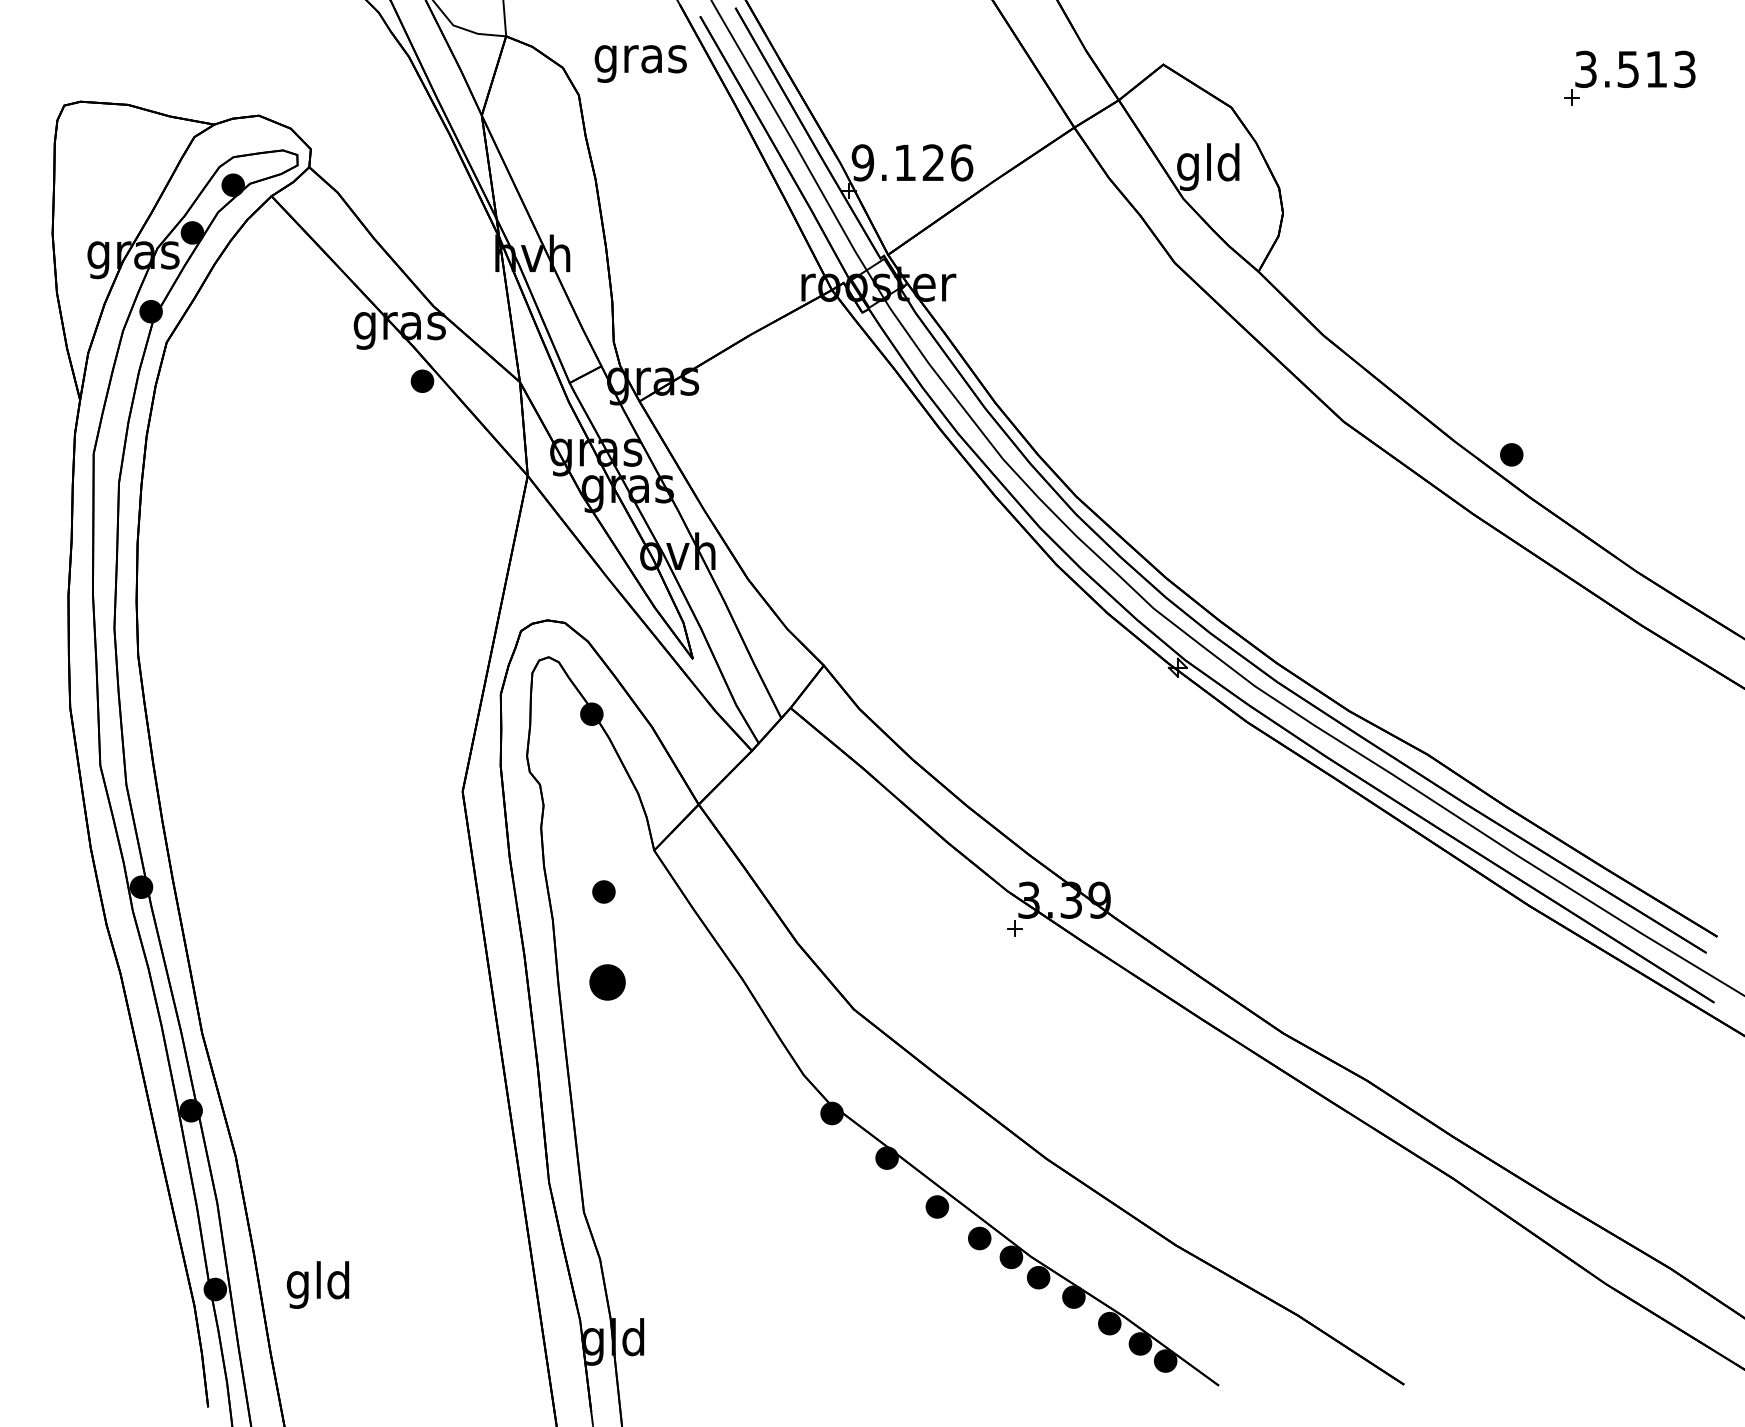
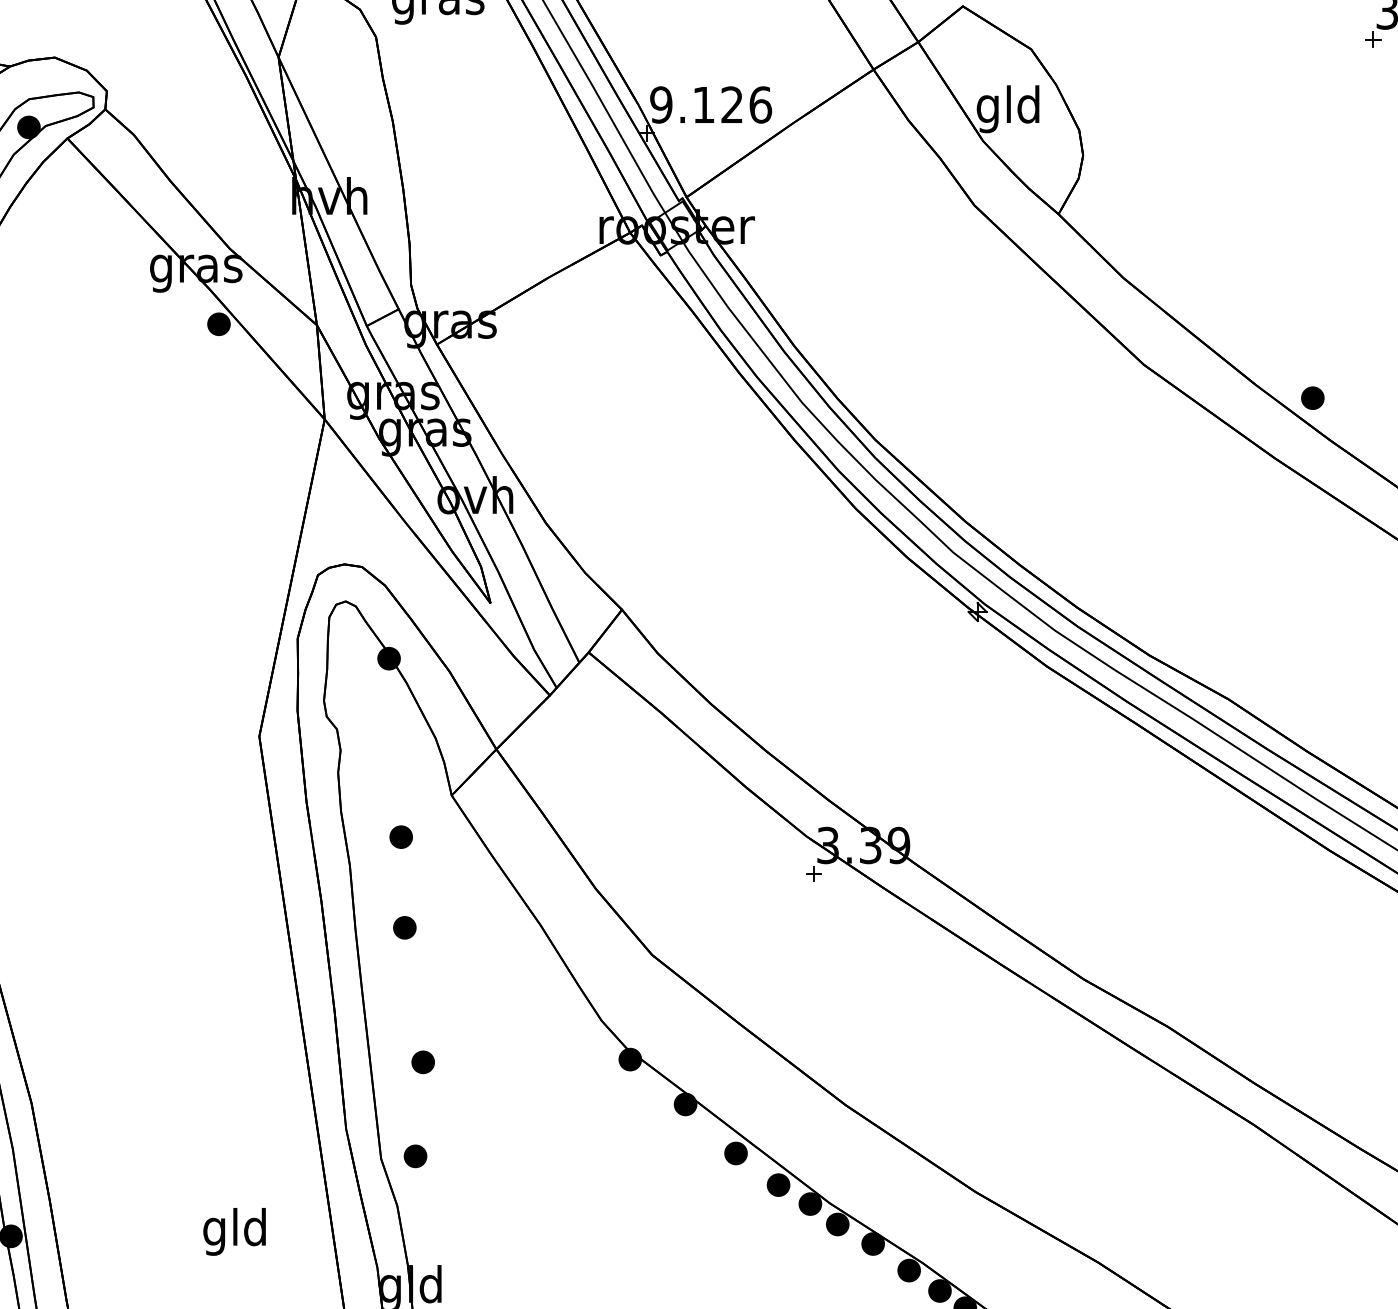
part: (607, 981) -> (404, 927), size x0.62
part: (625, 1115) -> (422, 1061), added
part: (617, 1209) -> (414, 1156), added
text: (317, 1284) -> (234, 1231), moved

